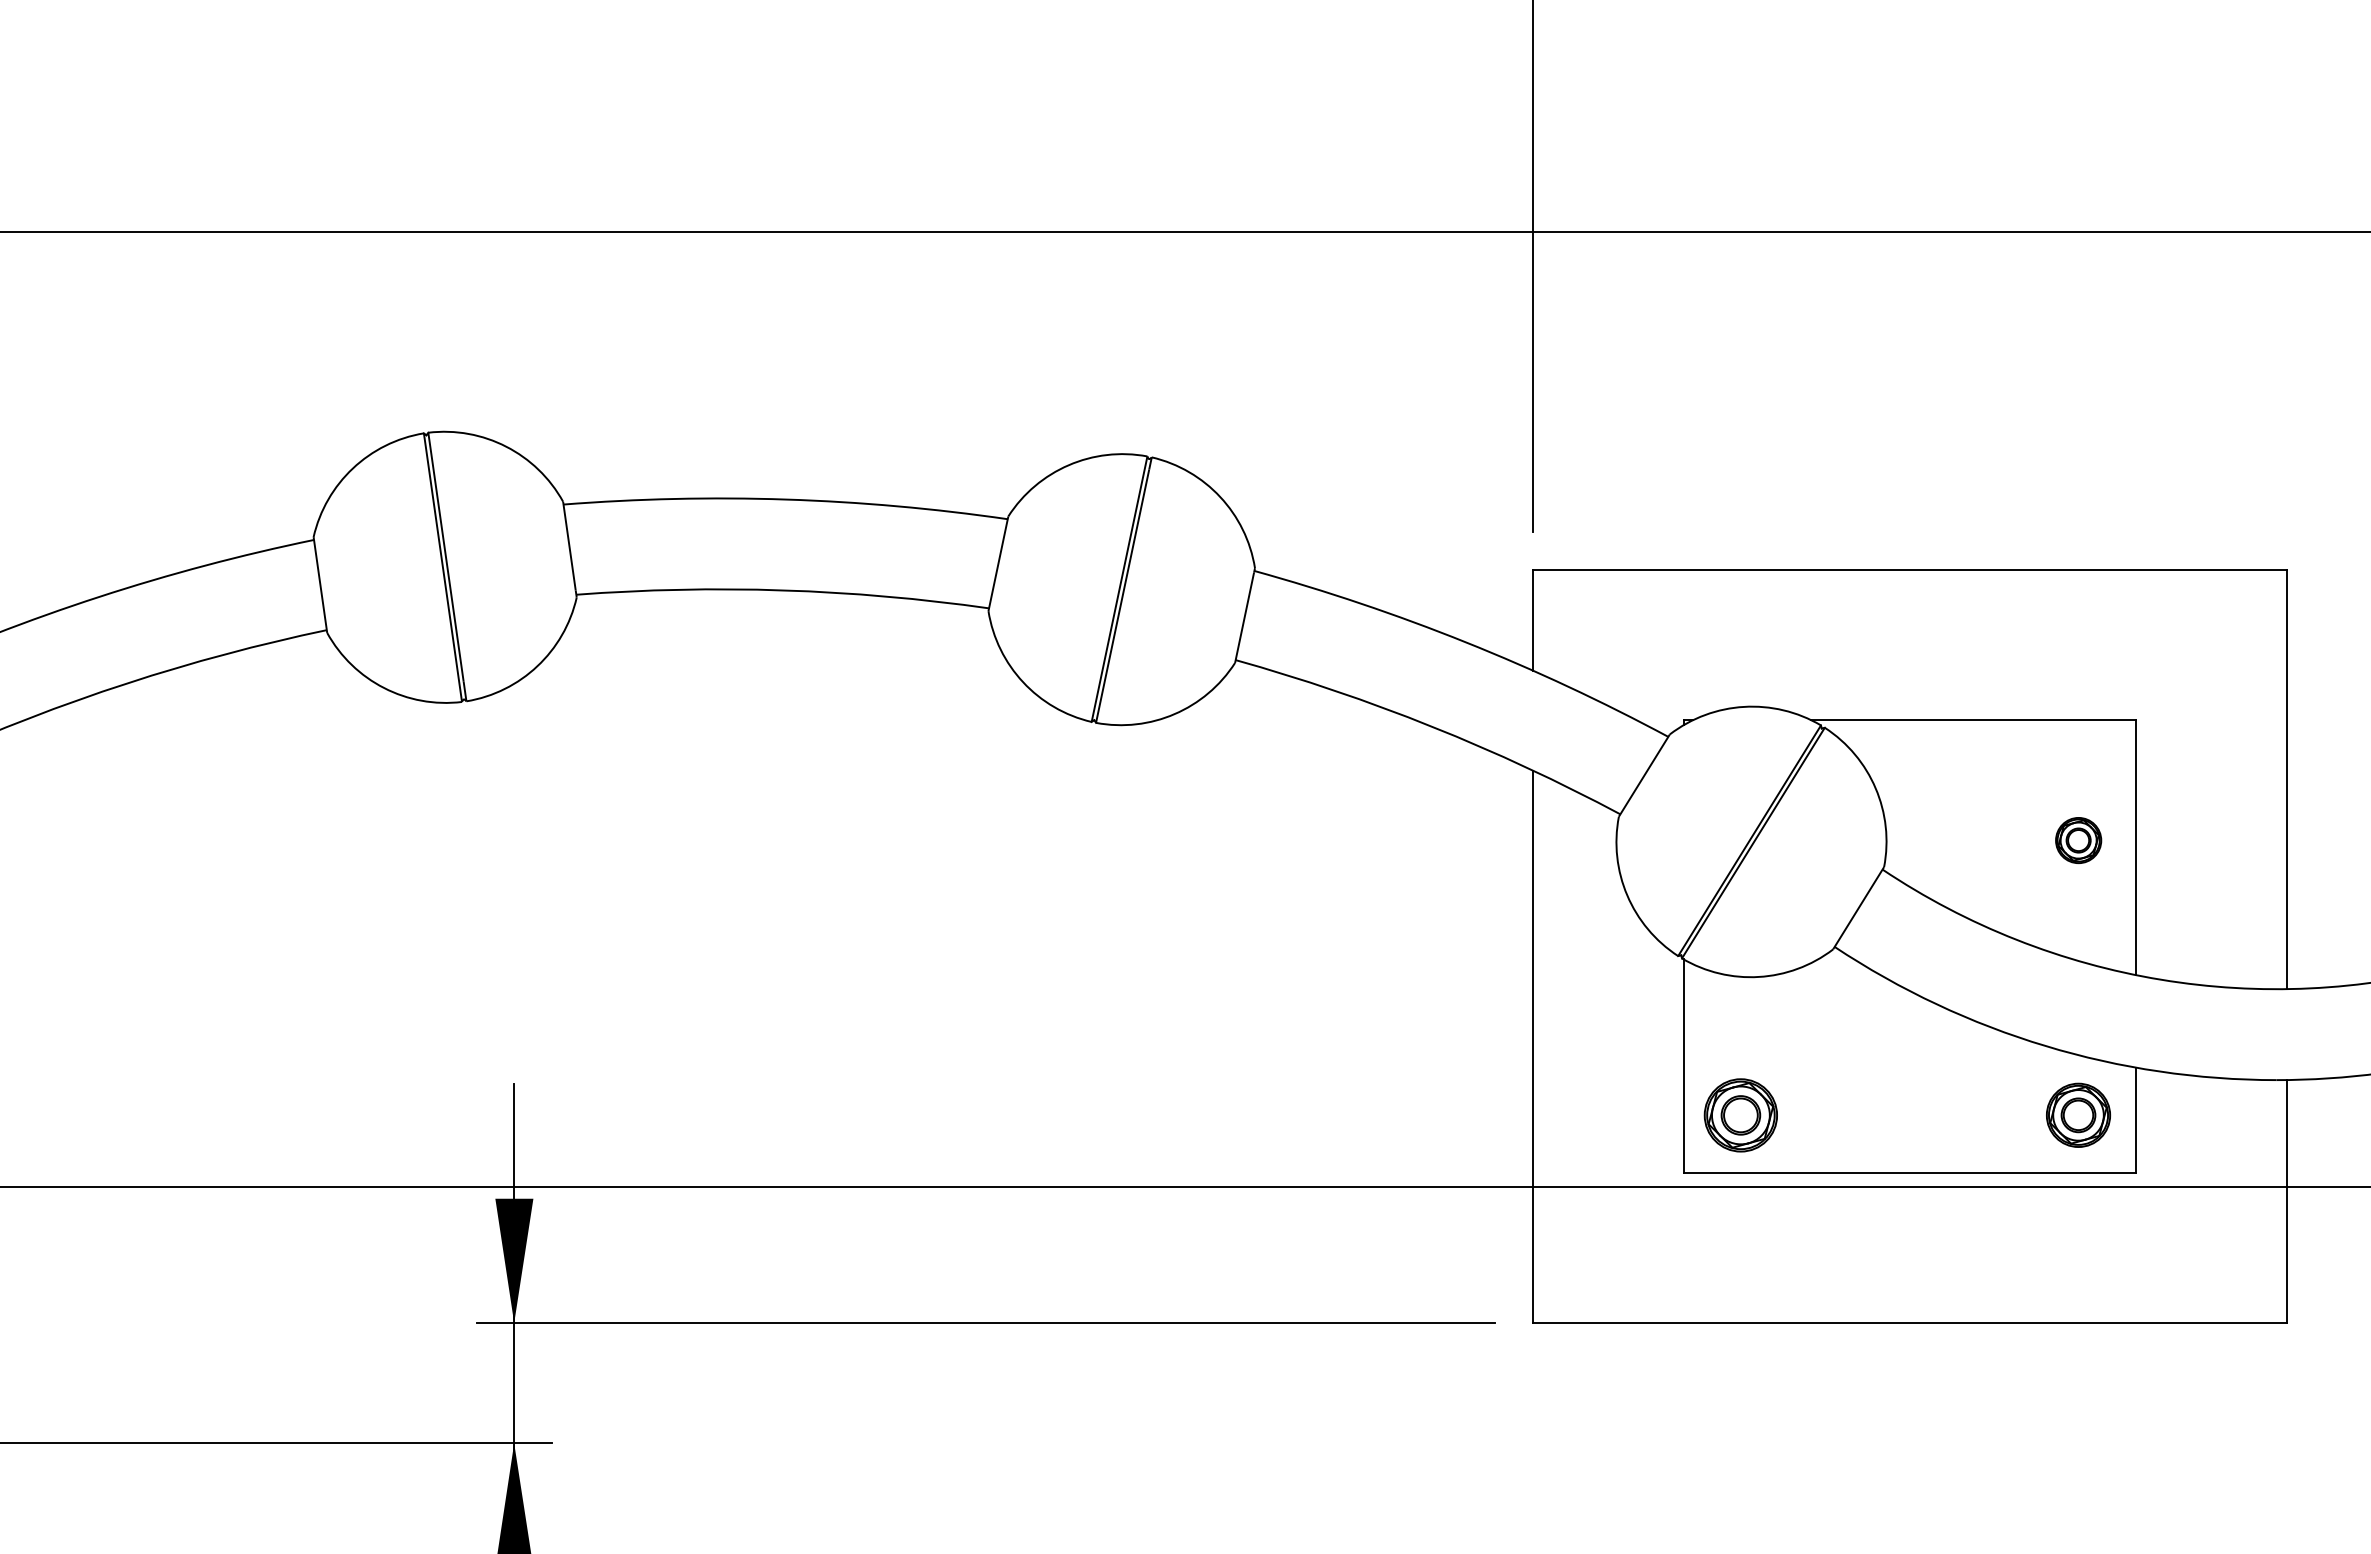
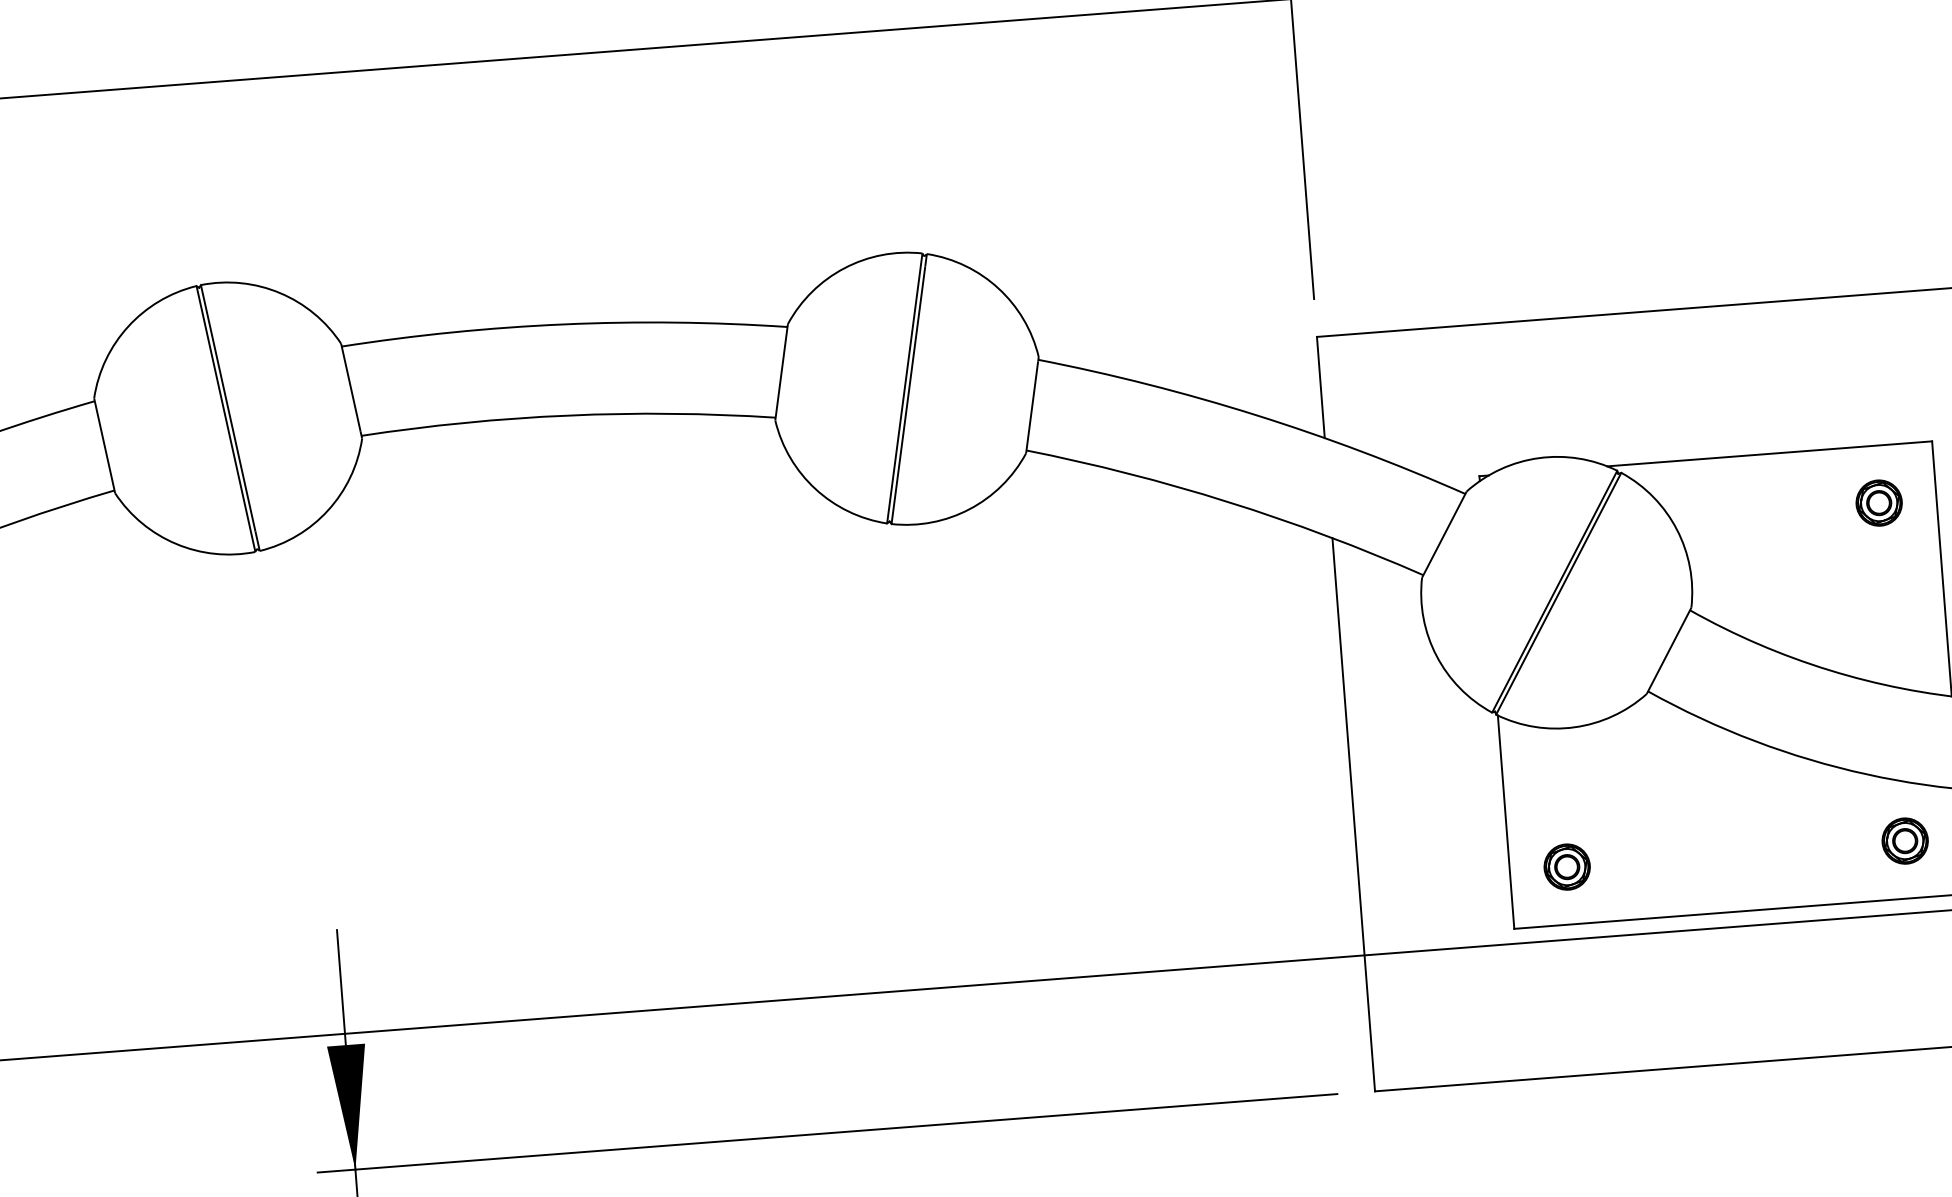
part: (2078, 840) -> (1879, 503), moved
part: (1740, 1114) -> (1566, 866), size x0.62
part: (2078, 1114) -> (1904, 840), size x0.71

